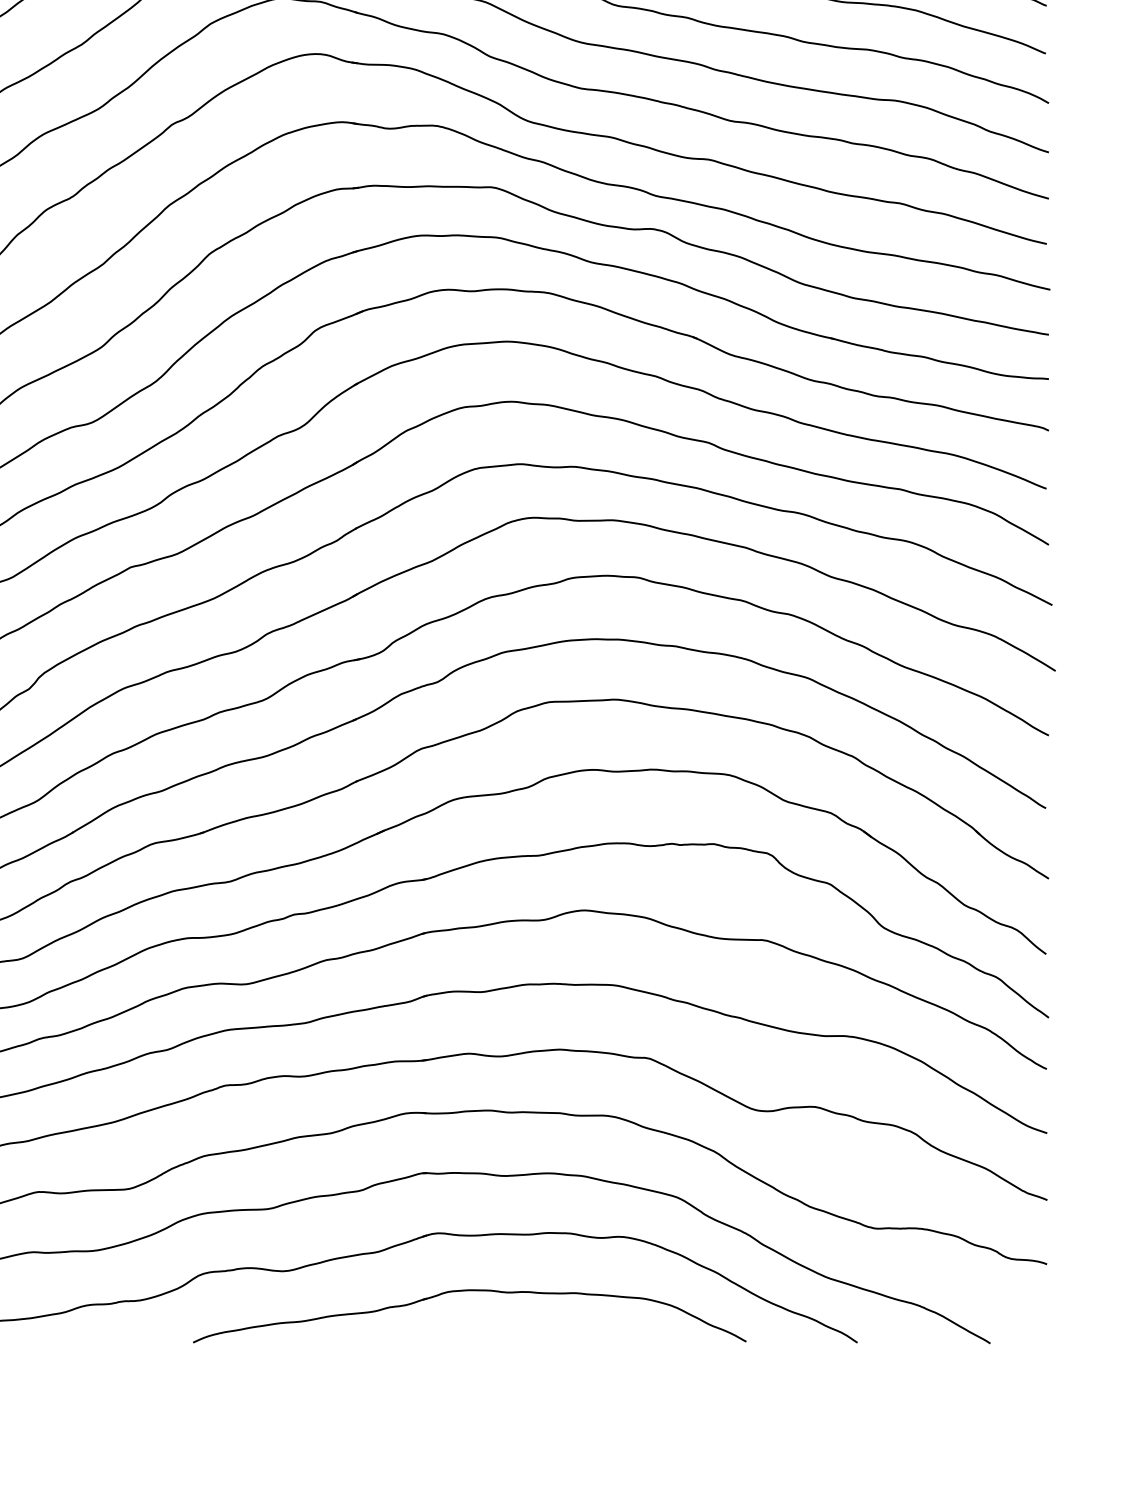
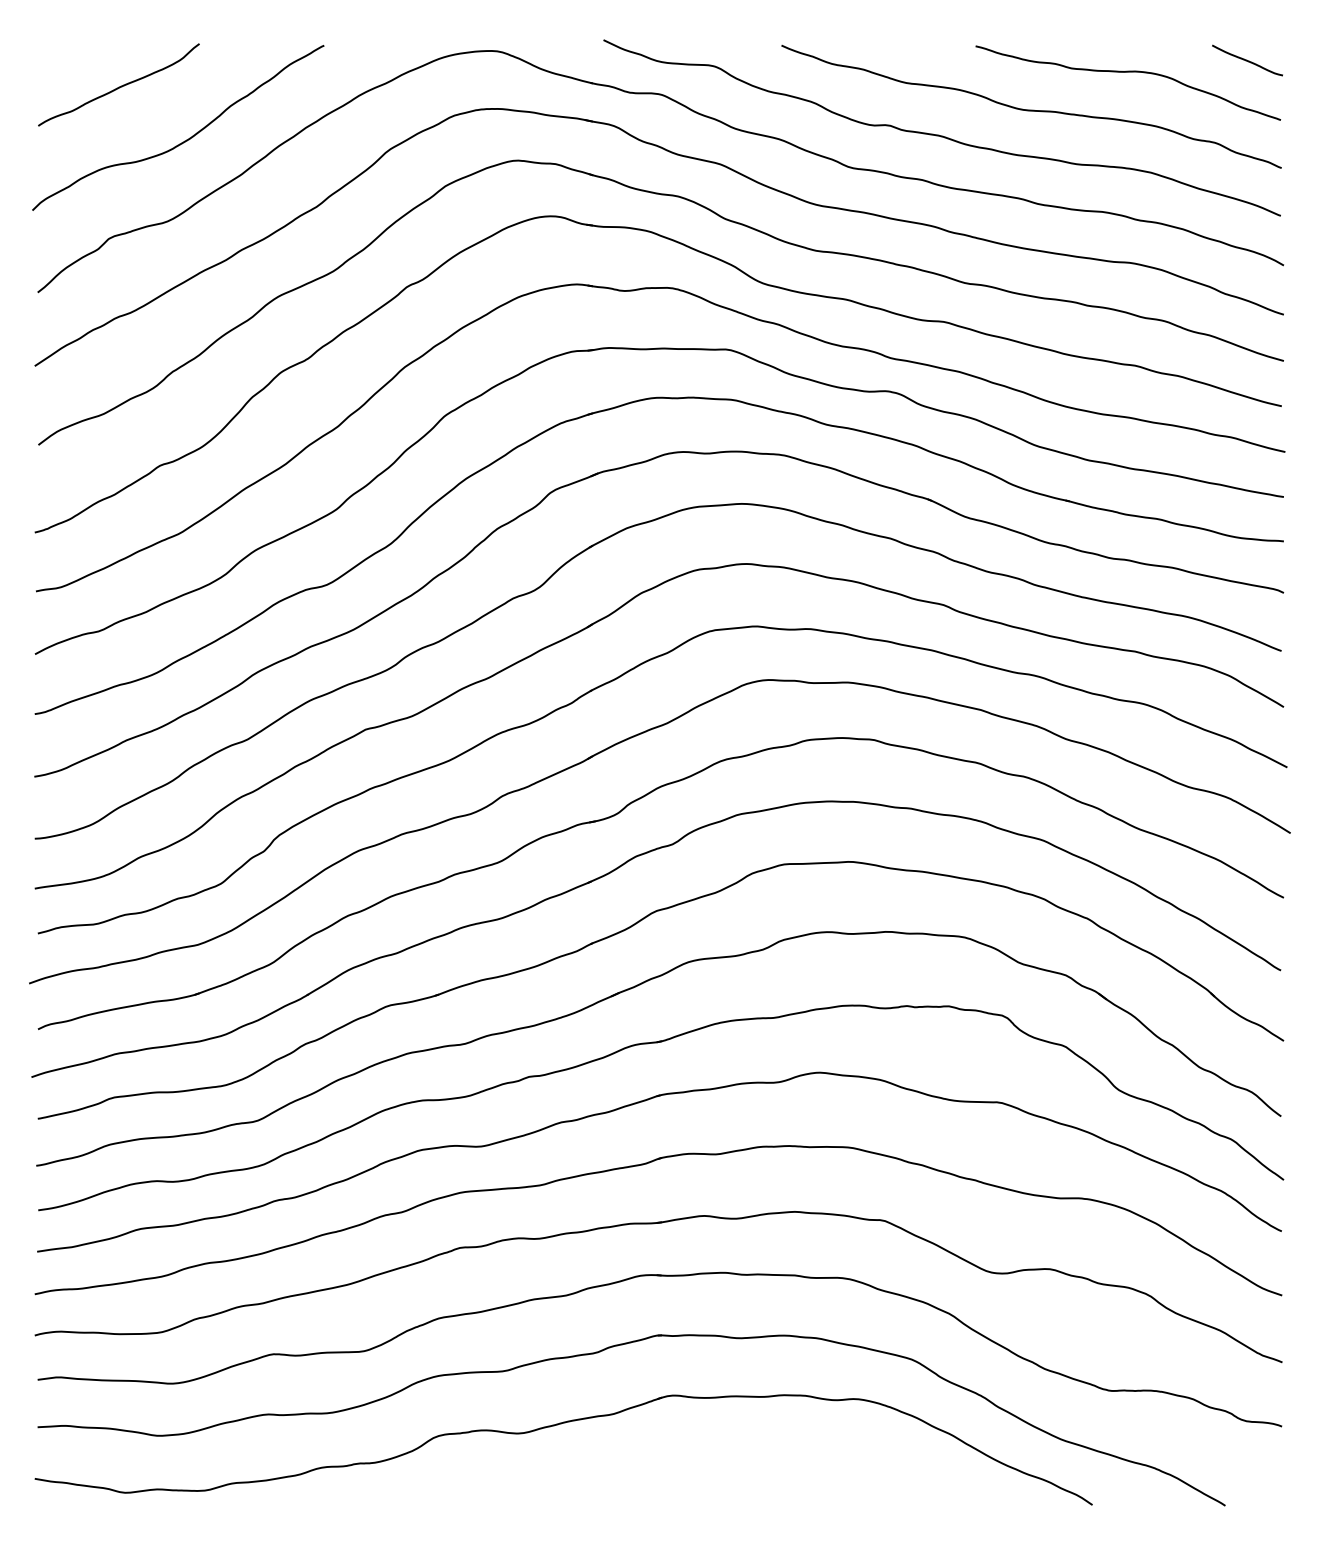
part: (469, 1291) -> (704, 1453), removed

